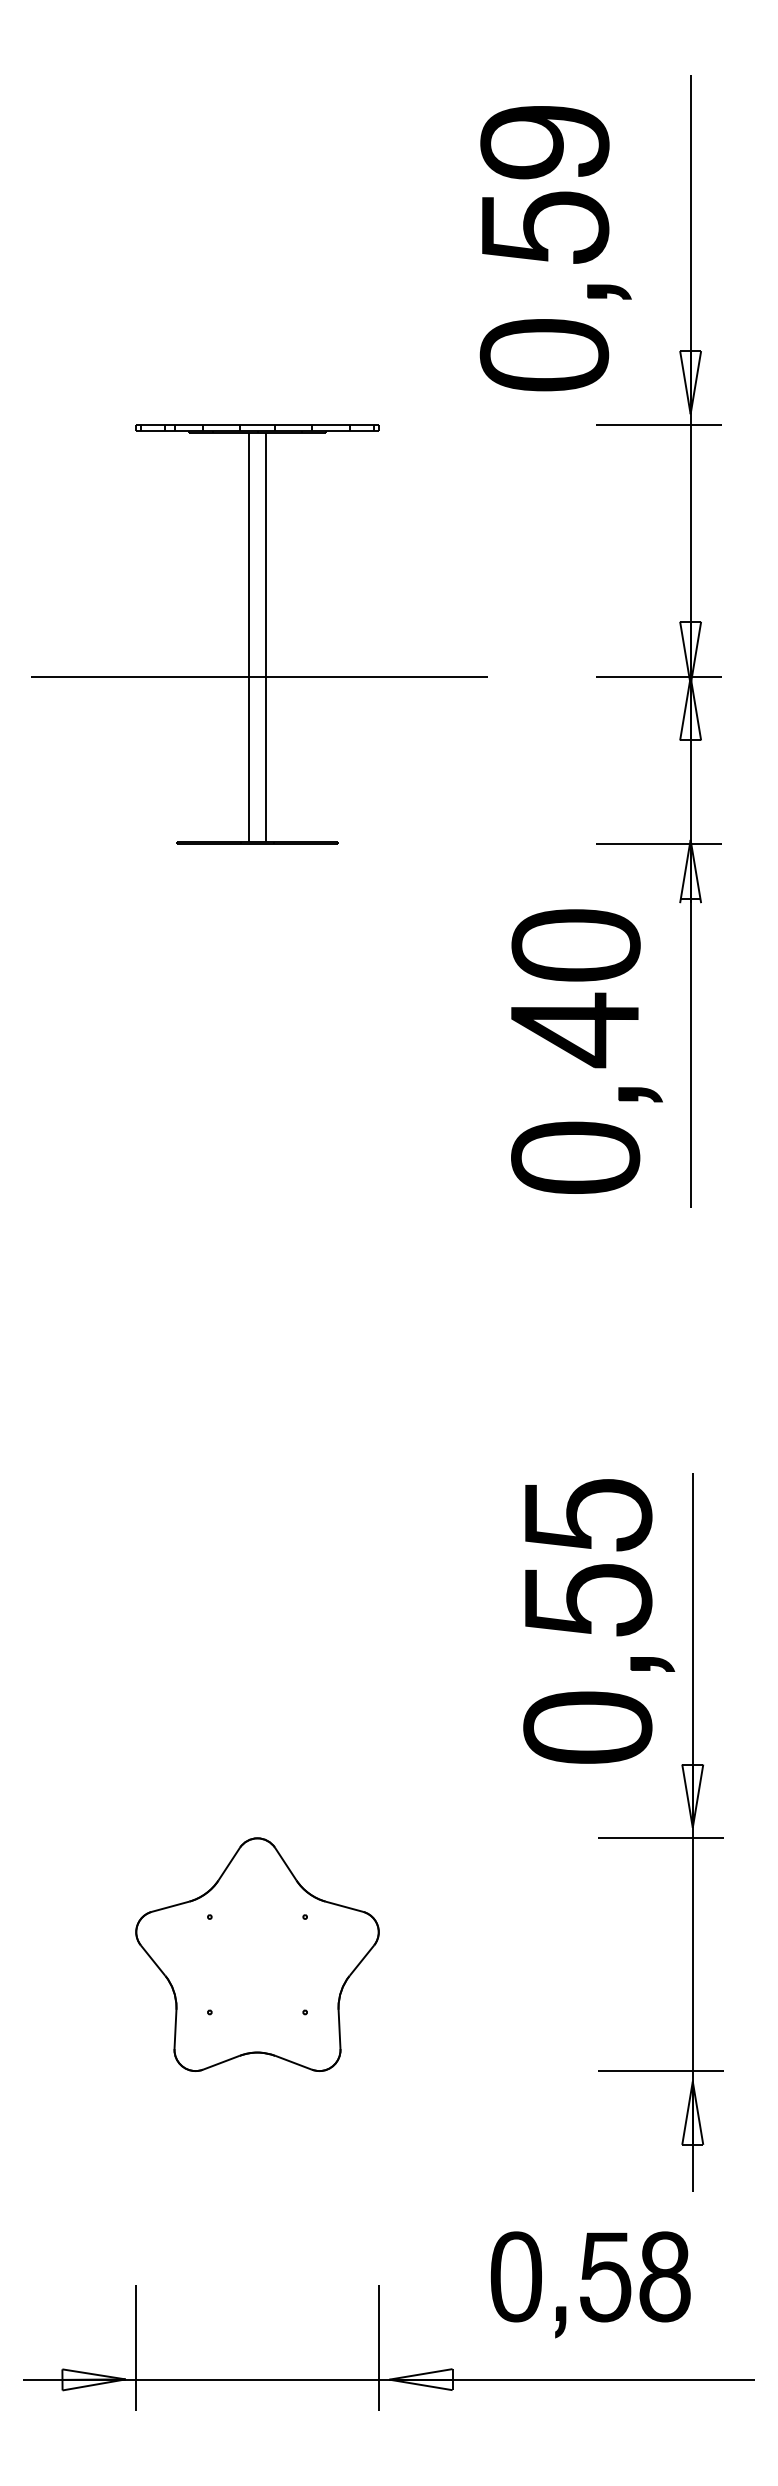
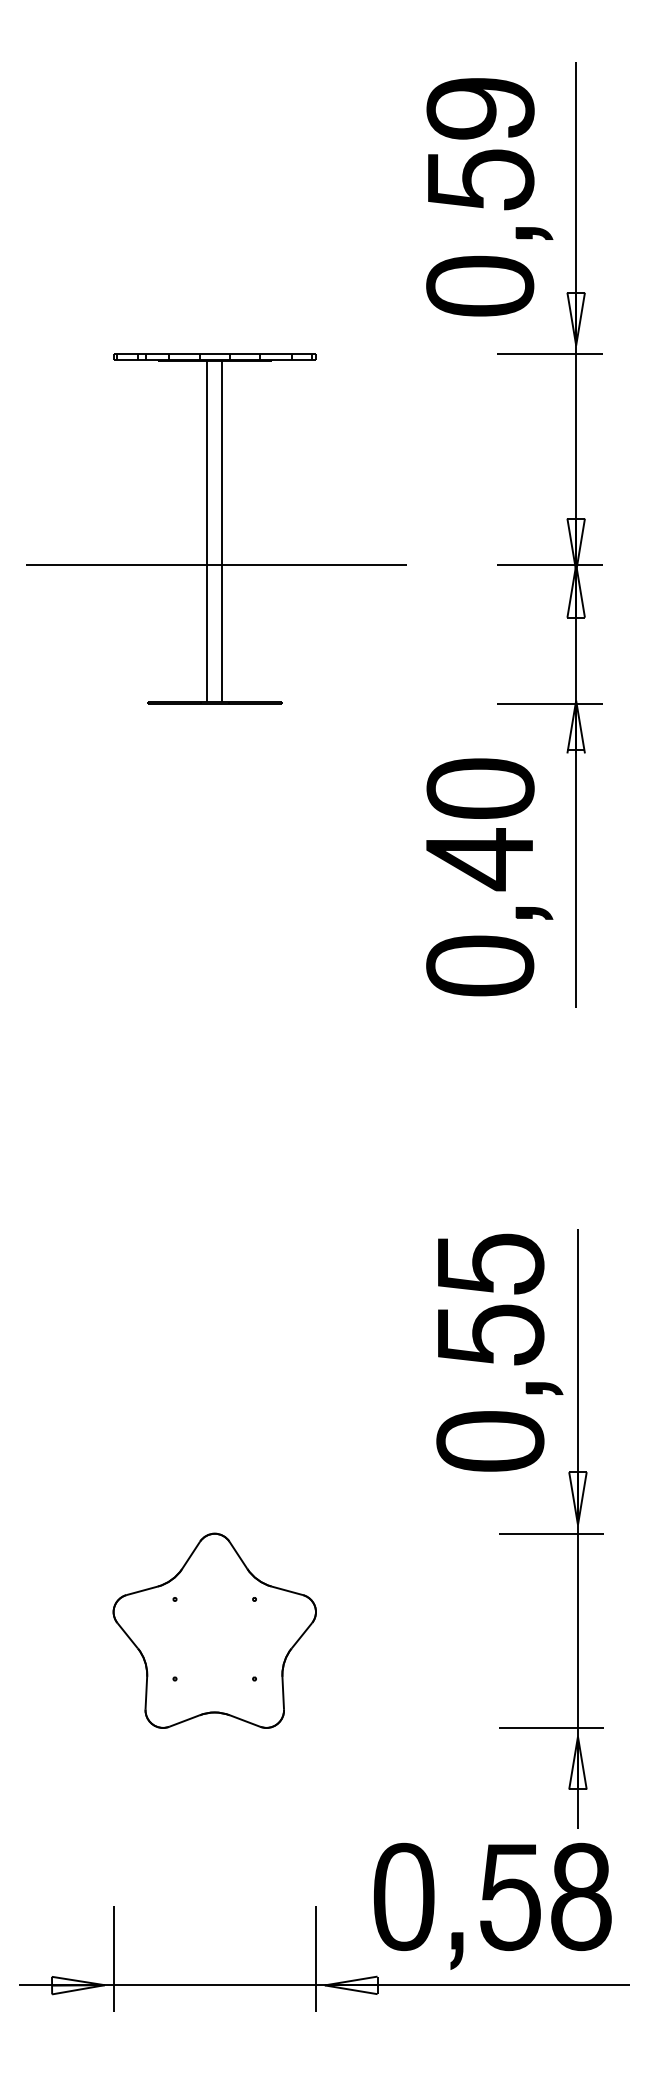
part: (555, 248) -> (489, 197), moved
part: (590, 2283) -> (492, 1905), size x1.43

